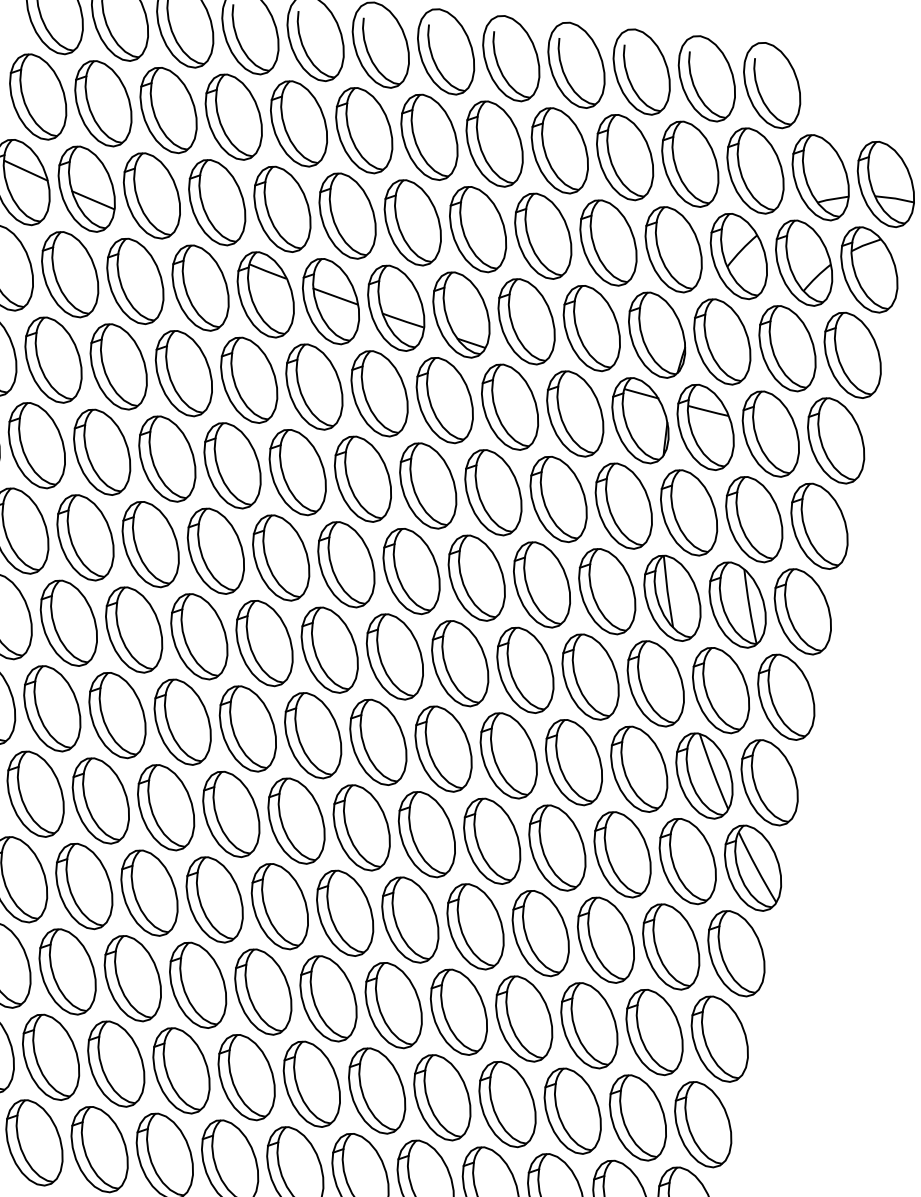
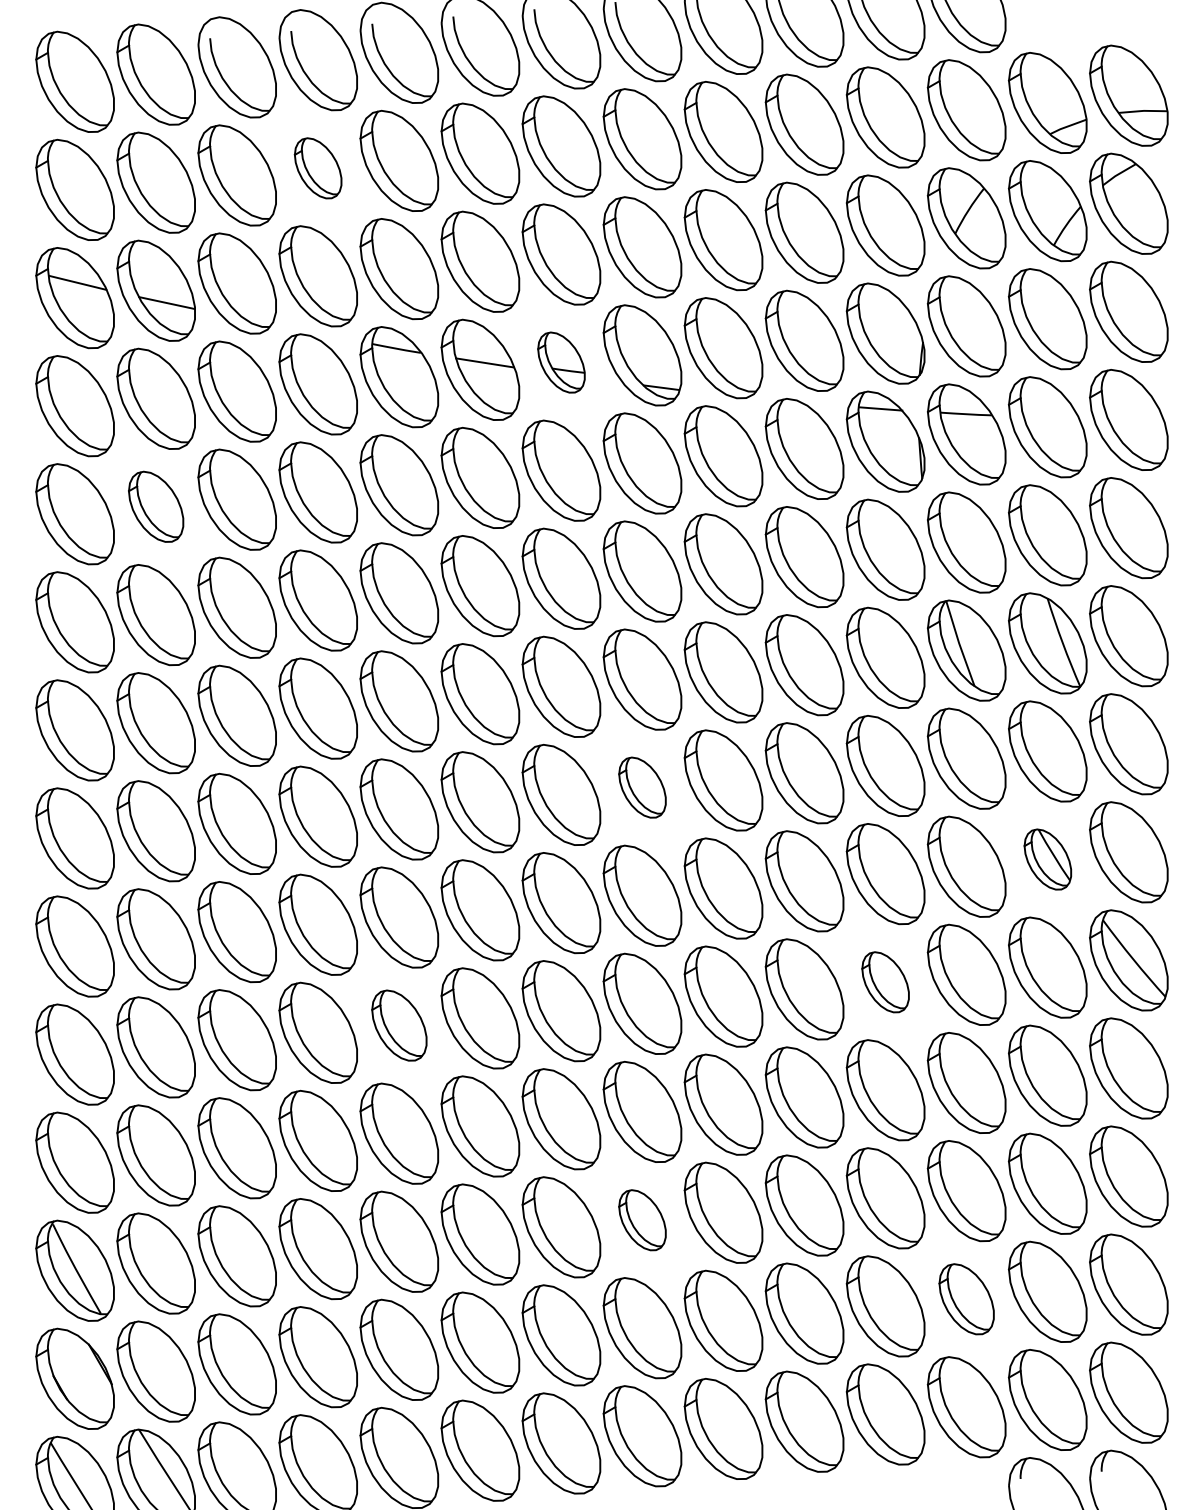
part: (233, 117) -> (317, 168), size x0.6
part: (396, 308) -> (561, 362), size x0.6
part: (53, 359) -> (155, 506), size x0.7
part: (394, 656) -> (642, 787), size x0.6
part: (704, 775) -> (1047, 859), size x0.6
part: (166, 807) -> (399, 1025), size x0.7
part: (557, 848) -> (885, 982), size x0.6
part: (328, 998) -> (642, 1220), size x0.6
part: (572, 1111) -> (966, 1299), size x0.7

